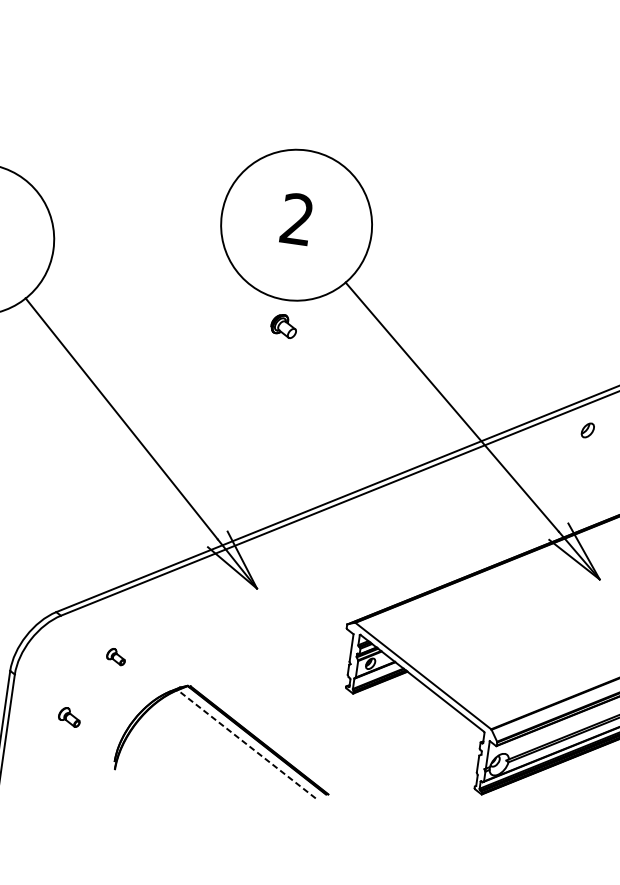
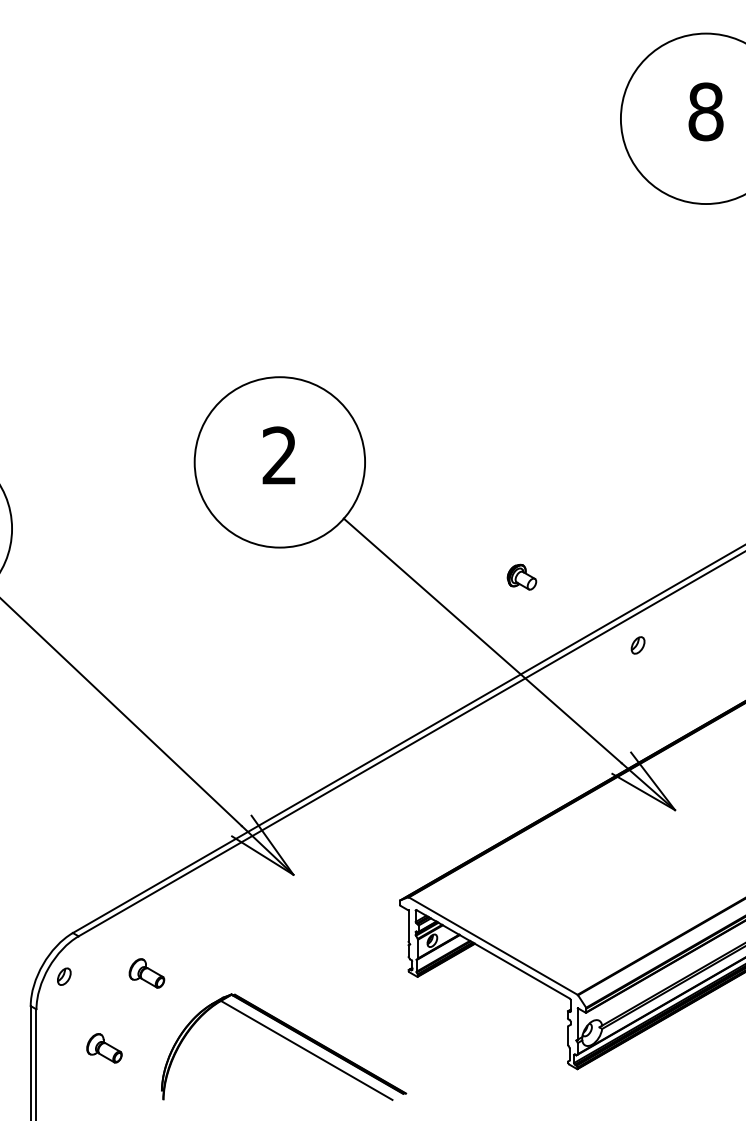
part: (283, 325) -> (521, 576), moved
part: (43, 649) -> (64, 976), added
part: (115, 656) -> (146, 973), size x1.67
part: (69, 717) -> (104, 1048), size x1.43
line: (246, 744) -> (306, 1050), dashed -> solid

